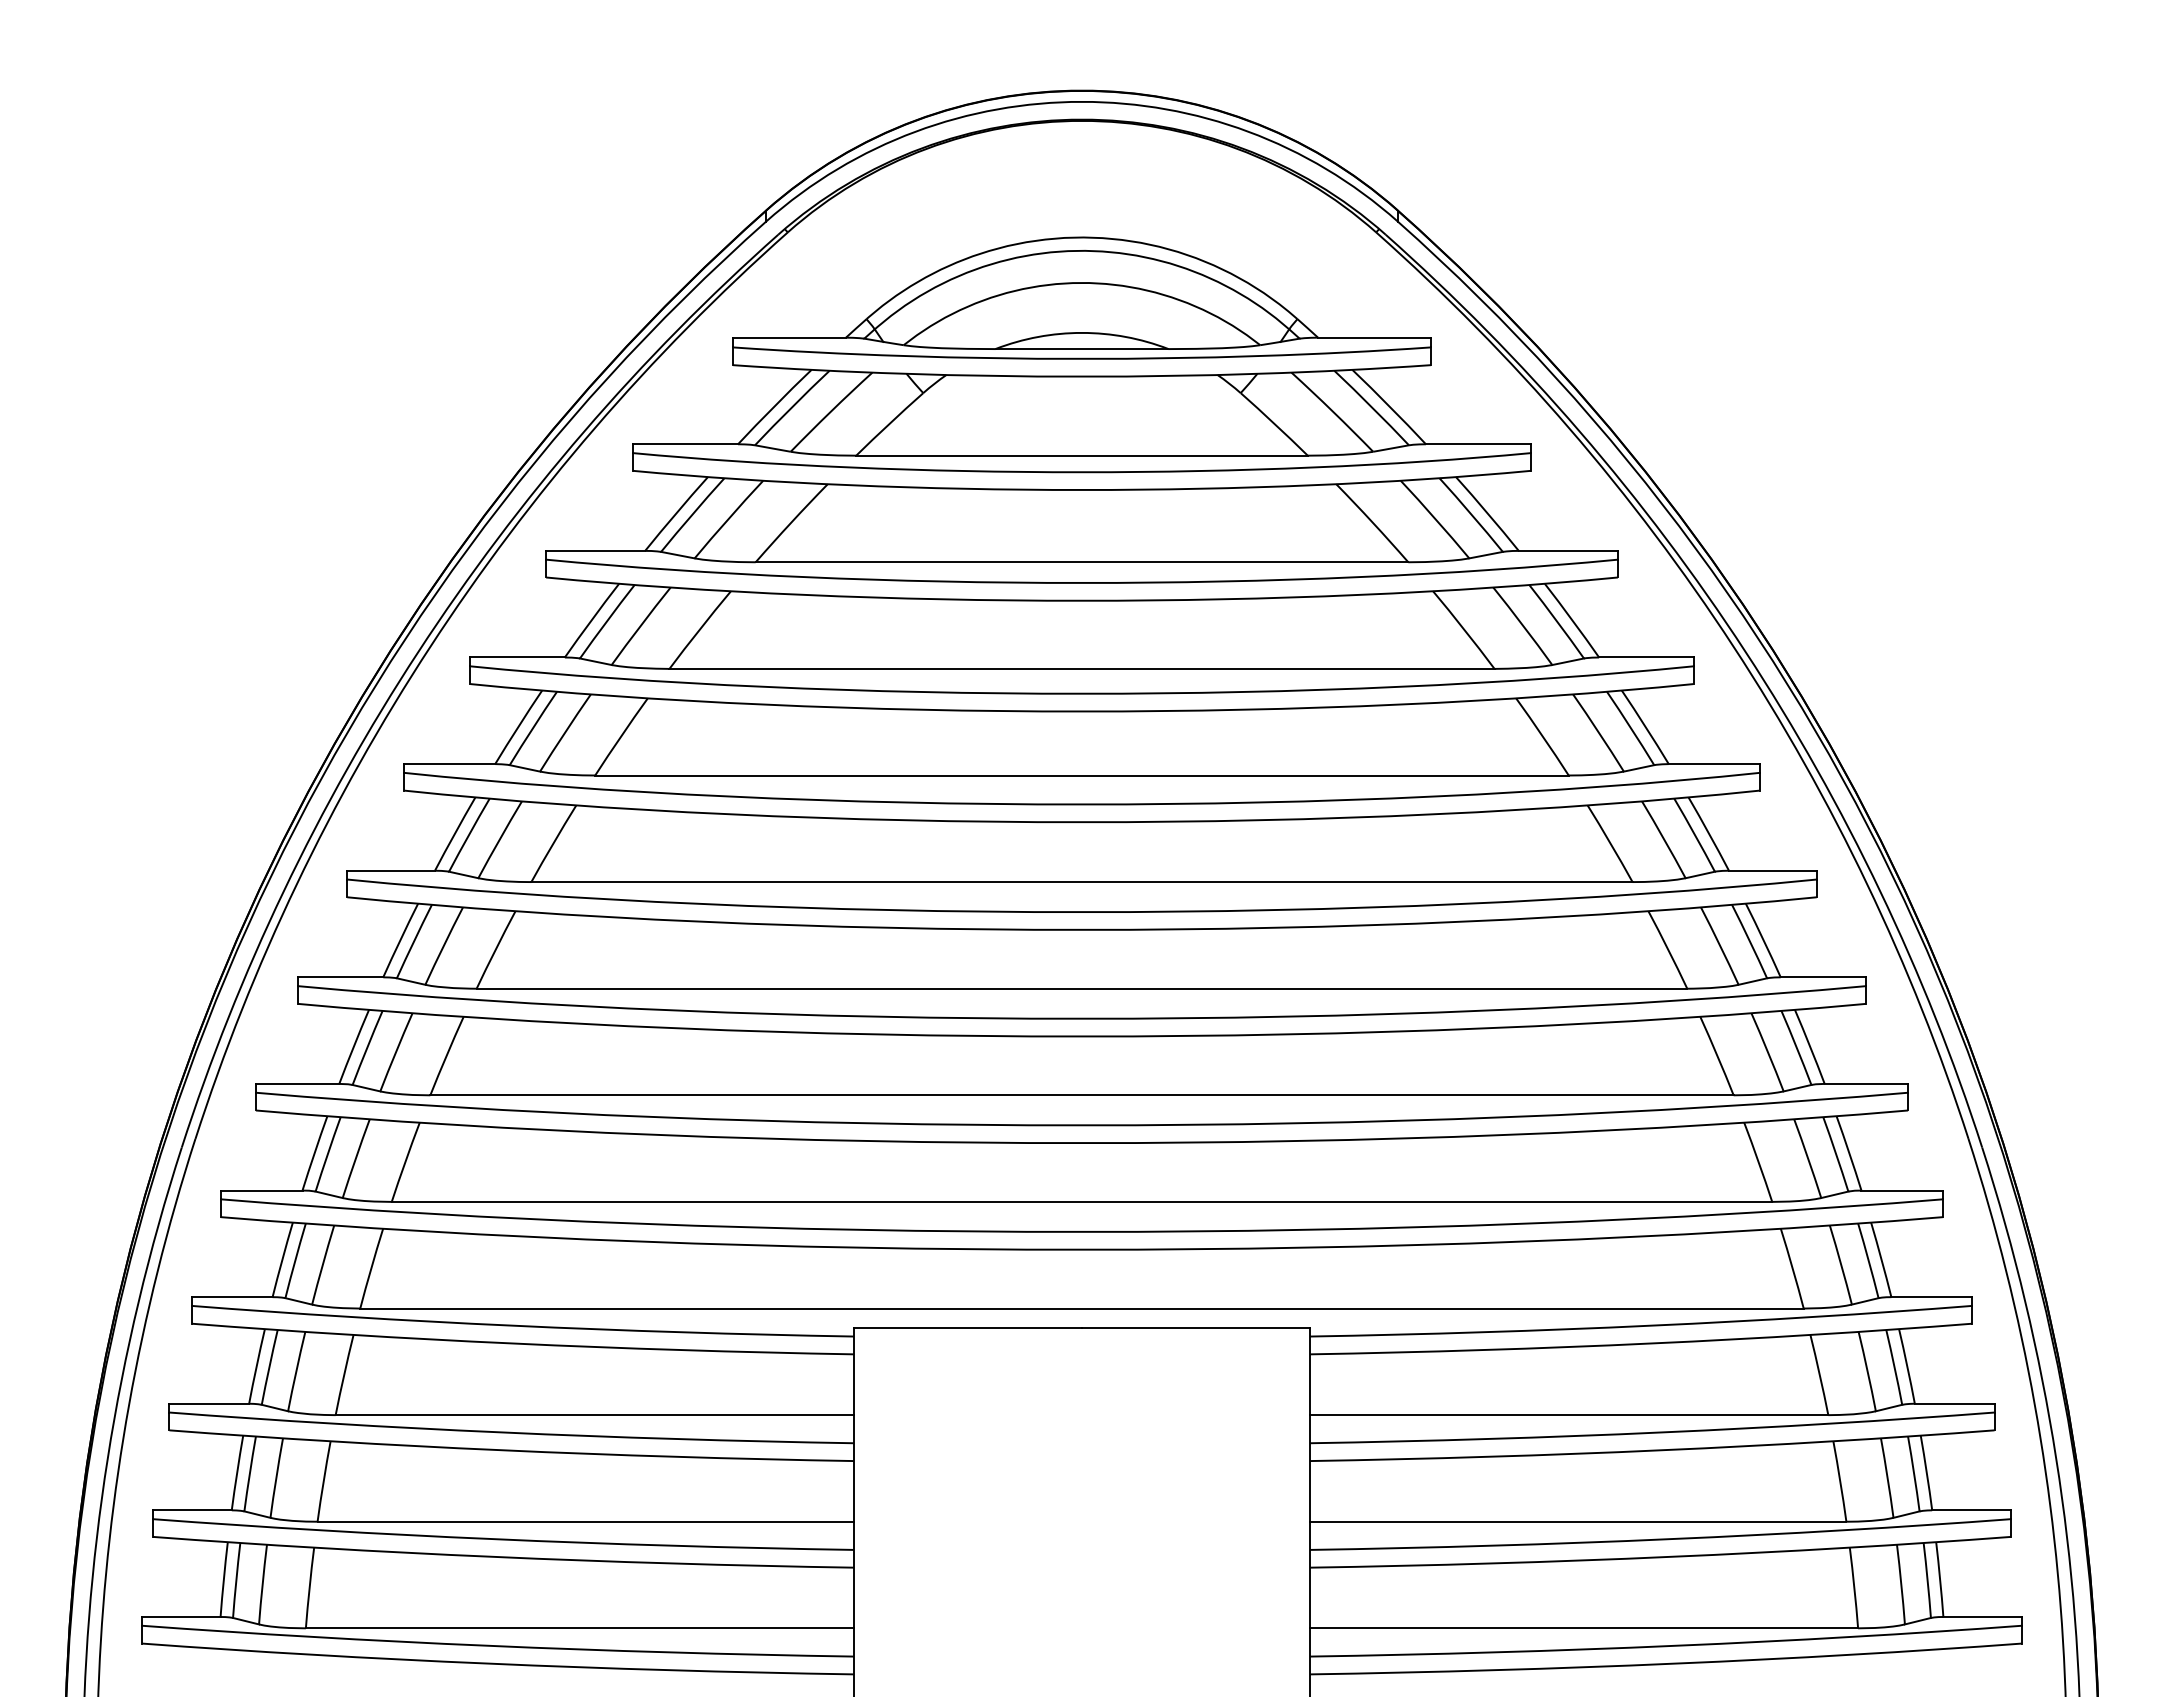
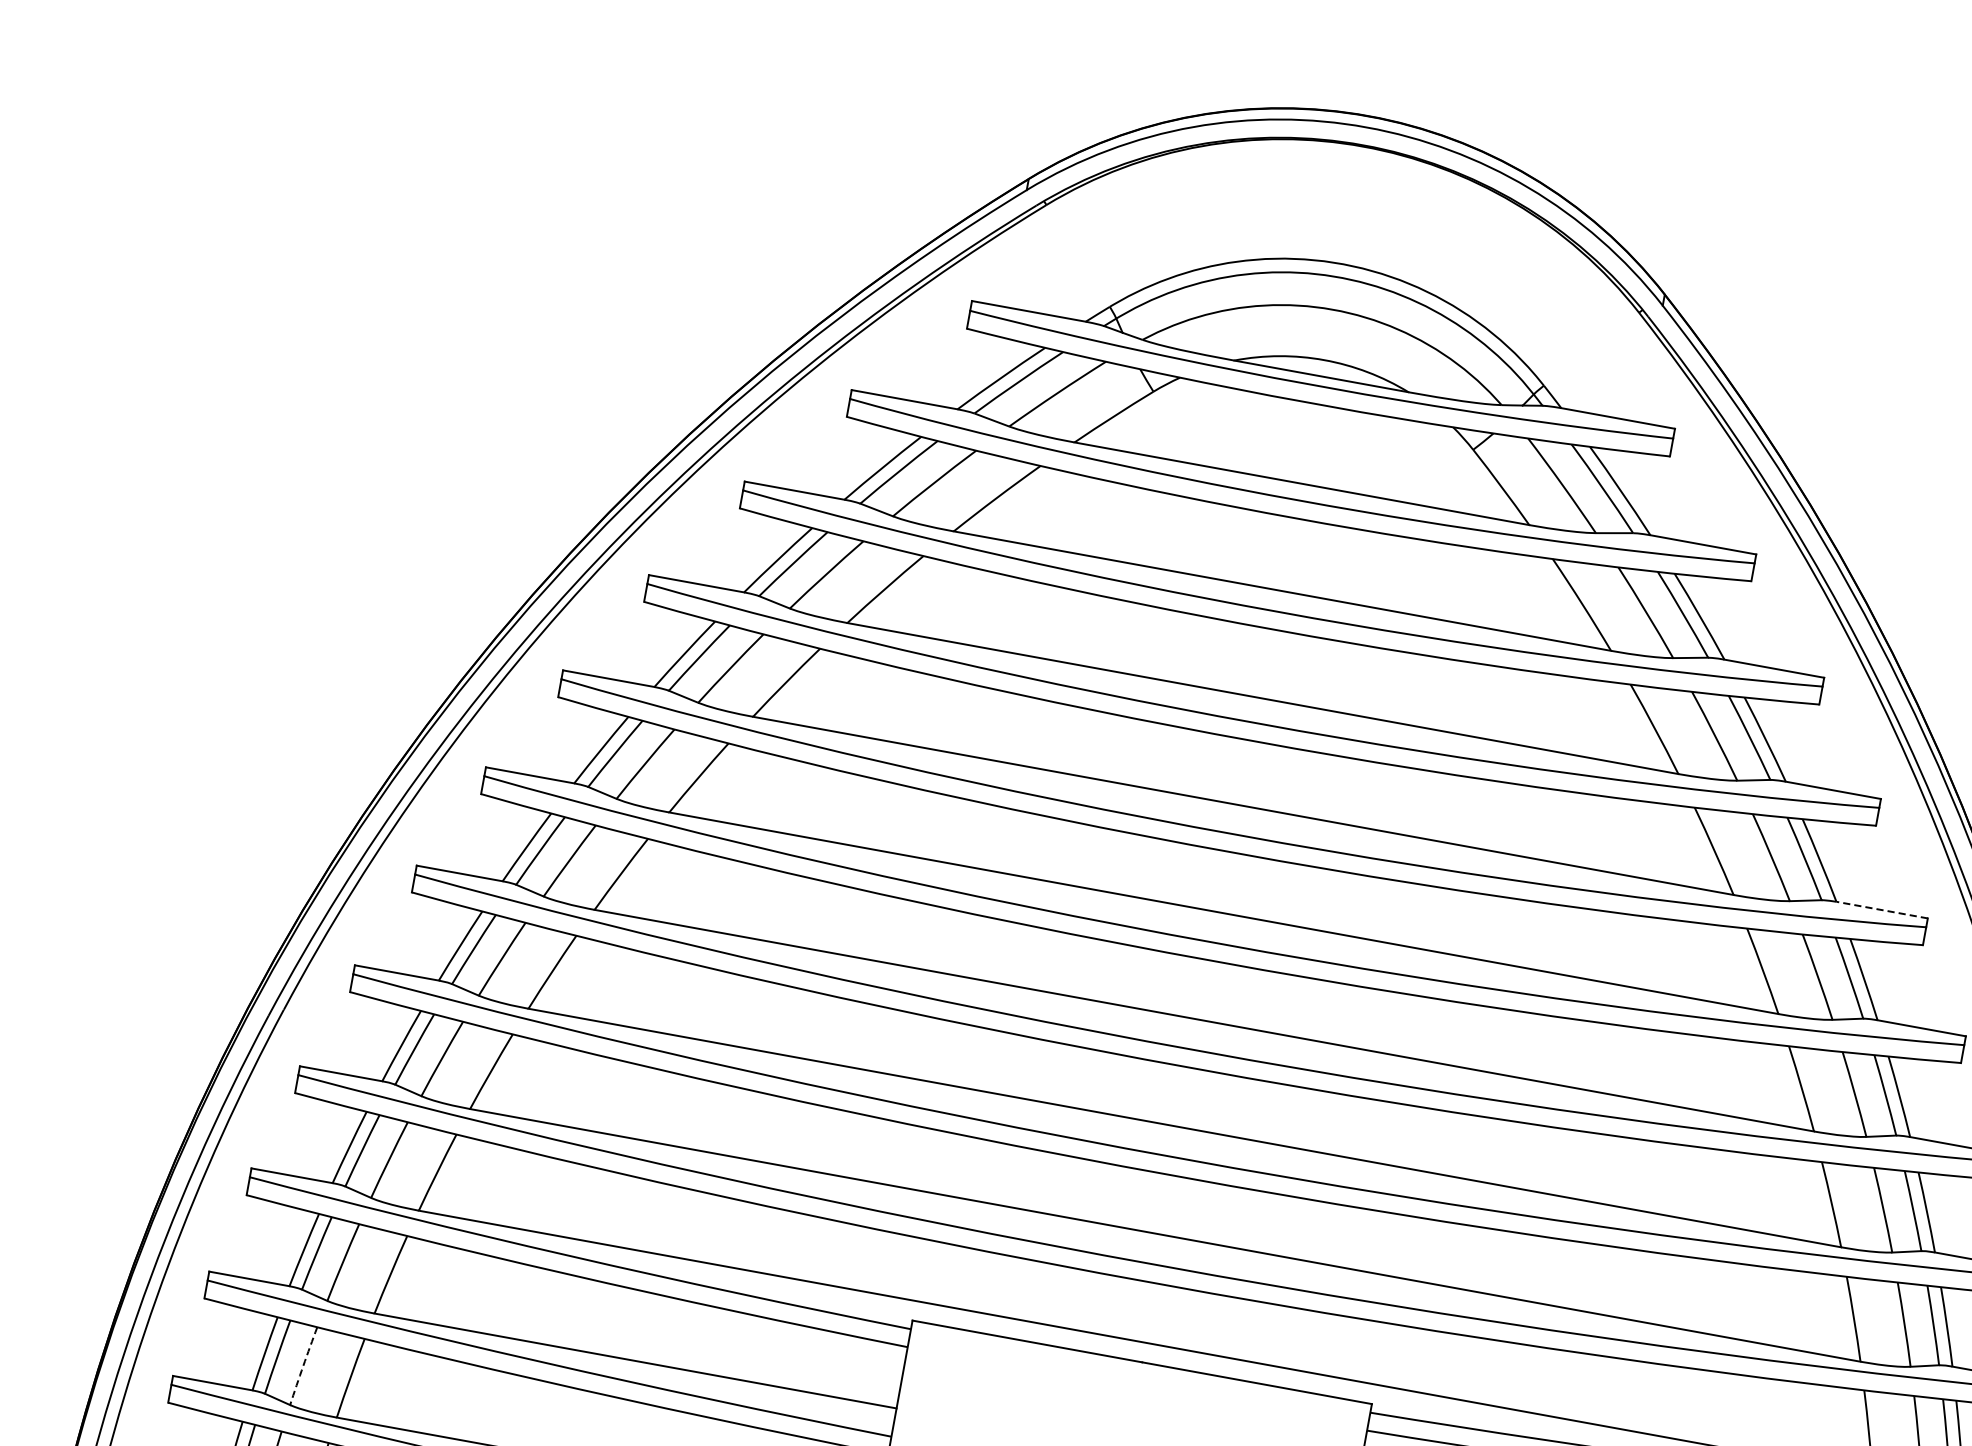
line: (1713, 764) -> (1881, 910), solid -> dashed
arc: (276, 1478) -> (303, 1366), solid -> dashed

